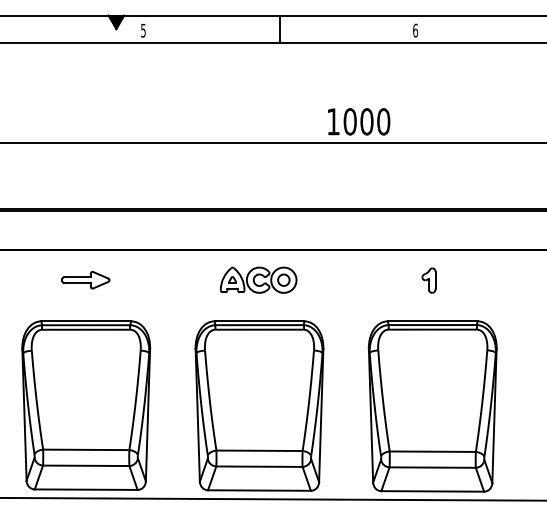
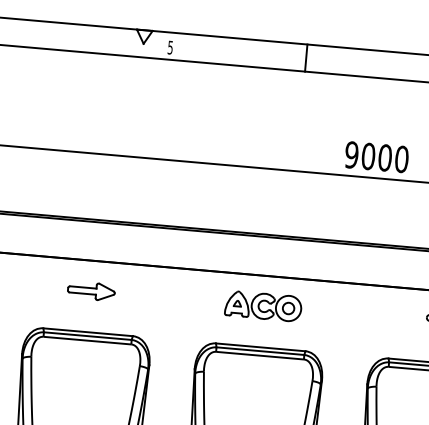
fill: (116, 22) -> (144, 37), removed
text: (332, 121) -> (350, 154), 1000 -> 9000

